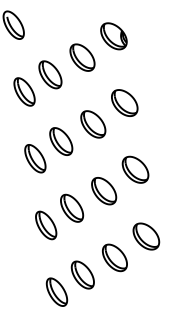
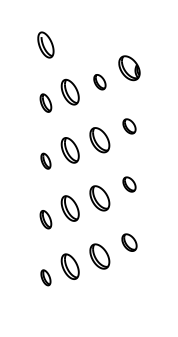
part: (82, 58) -> (99, 82), size x0.6
part: (23, 91) -> (45, 102), size x0.7
part: (124, 103) -> (129, 126), size x0.6
part: (34, 157) -> (45, 160), size x0.6
part: (135, 169) -> (129, 184), size x0.6
part: (45, 225) -> (45, 219), size x0.7
part: (146, 236) -> (129, 242), size x0.7
part: (56, 292) -> (45, 277), size x0.6

